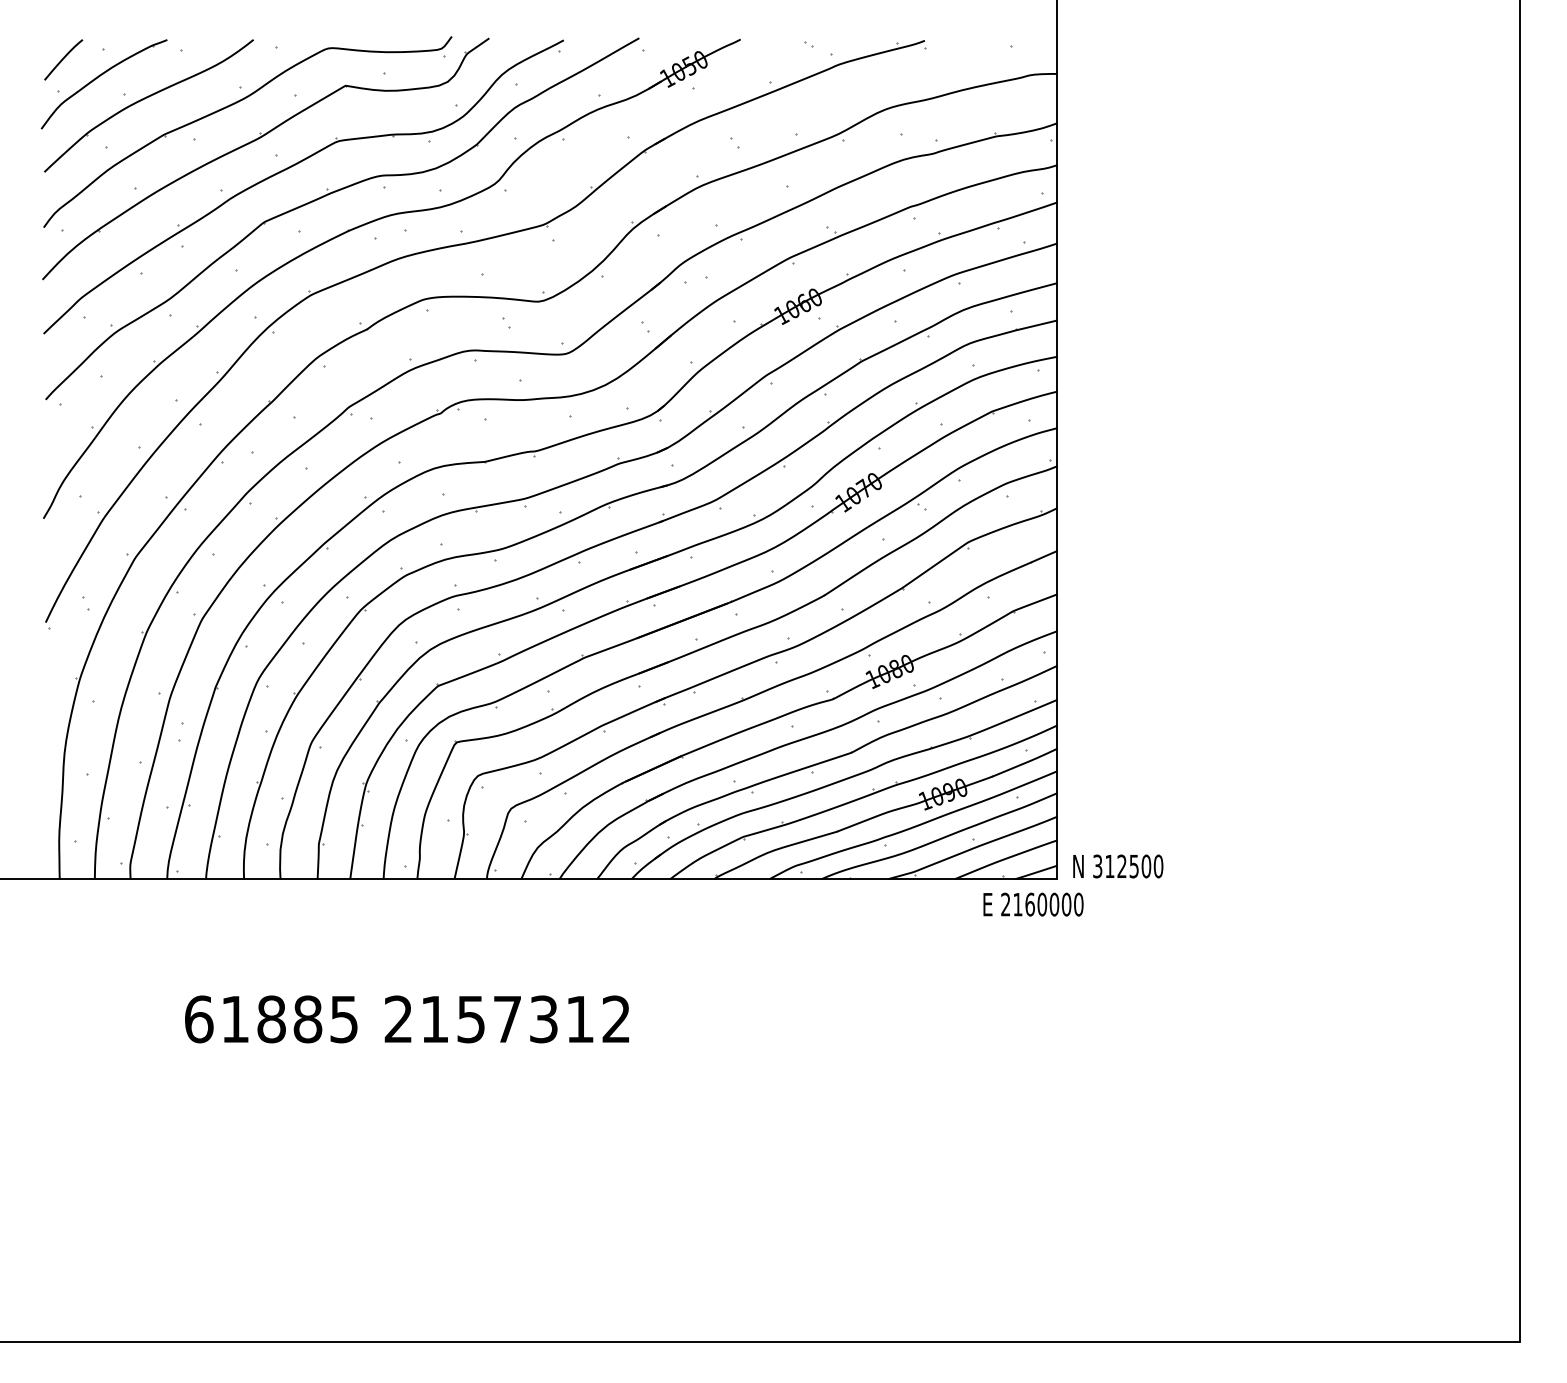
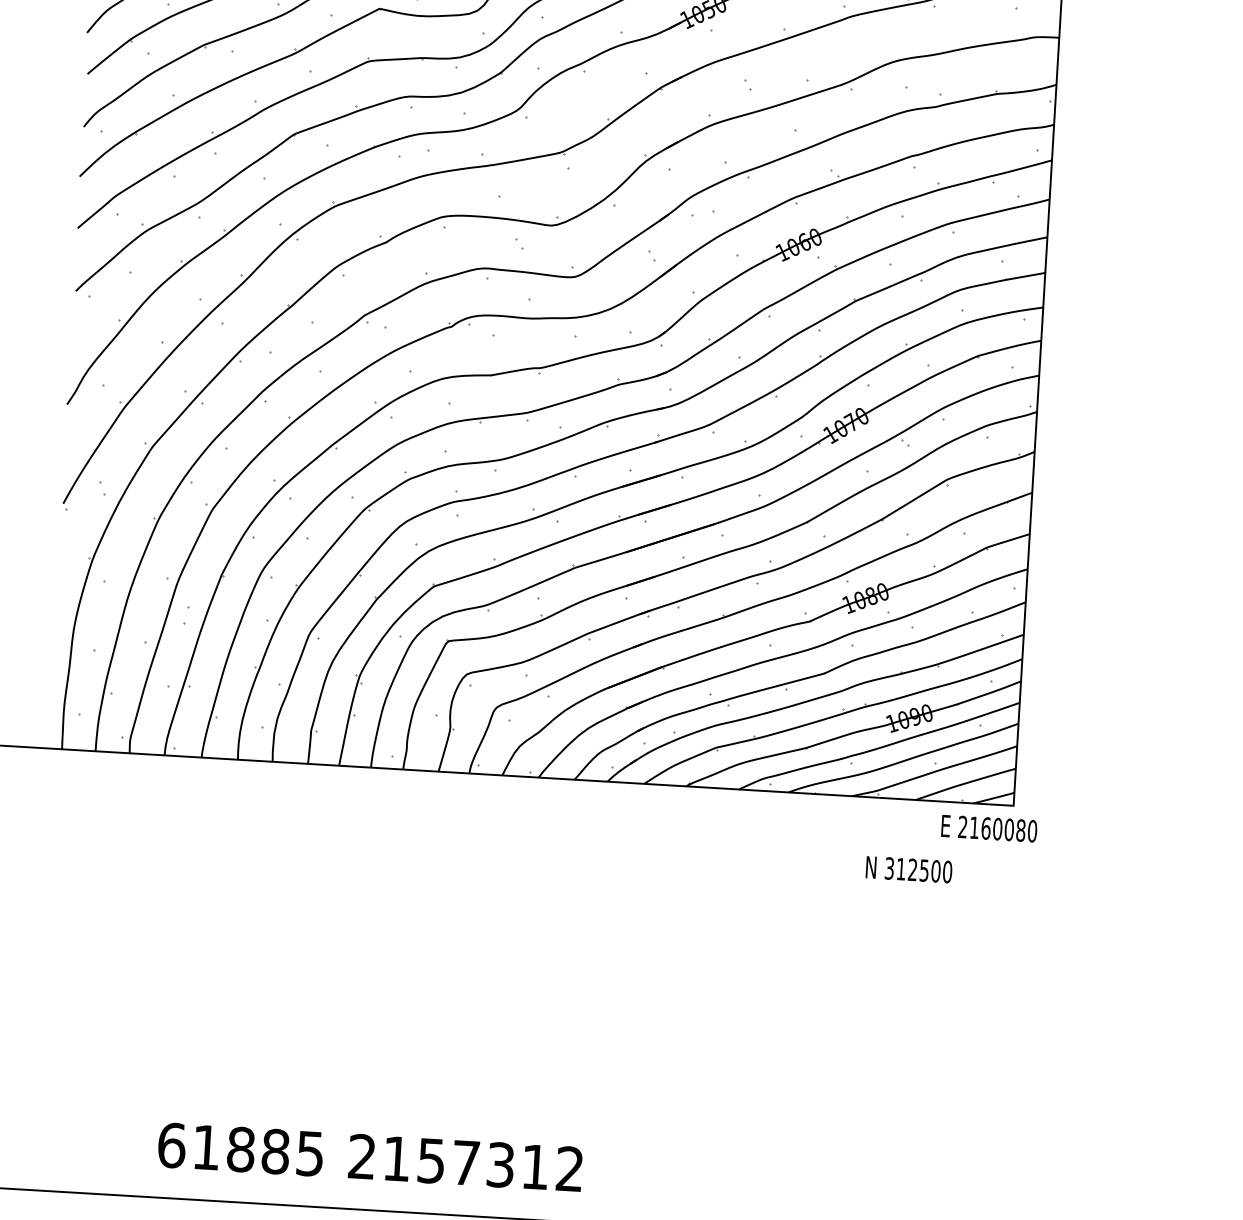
text: (1118, 866) -> (909, 869), moved
text: (1066, 904) -> (1020, 830), 2160000 -> 2160080
text: (406, 1019) -> (369, 1157), moved

